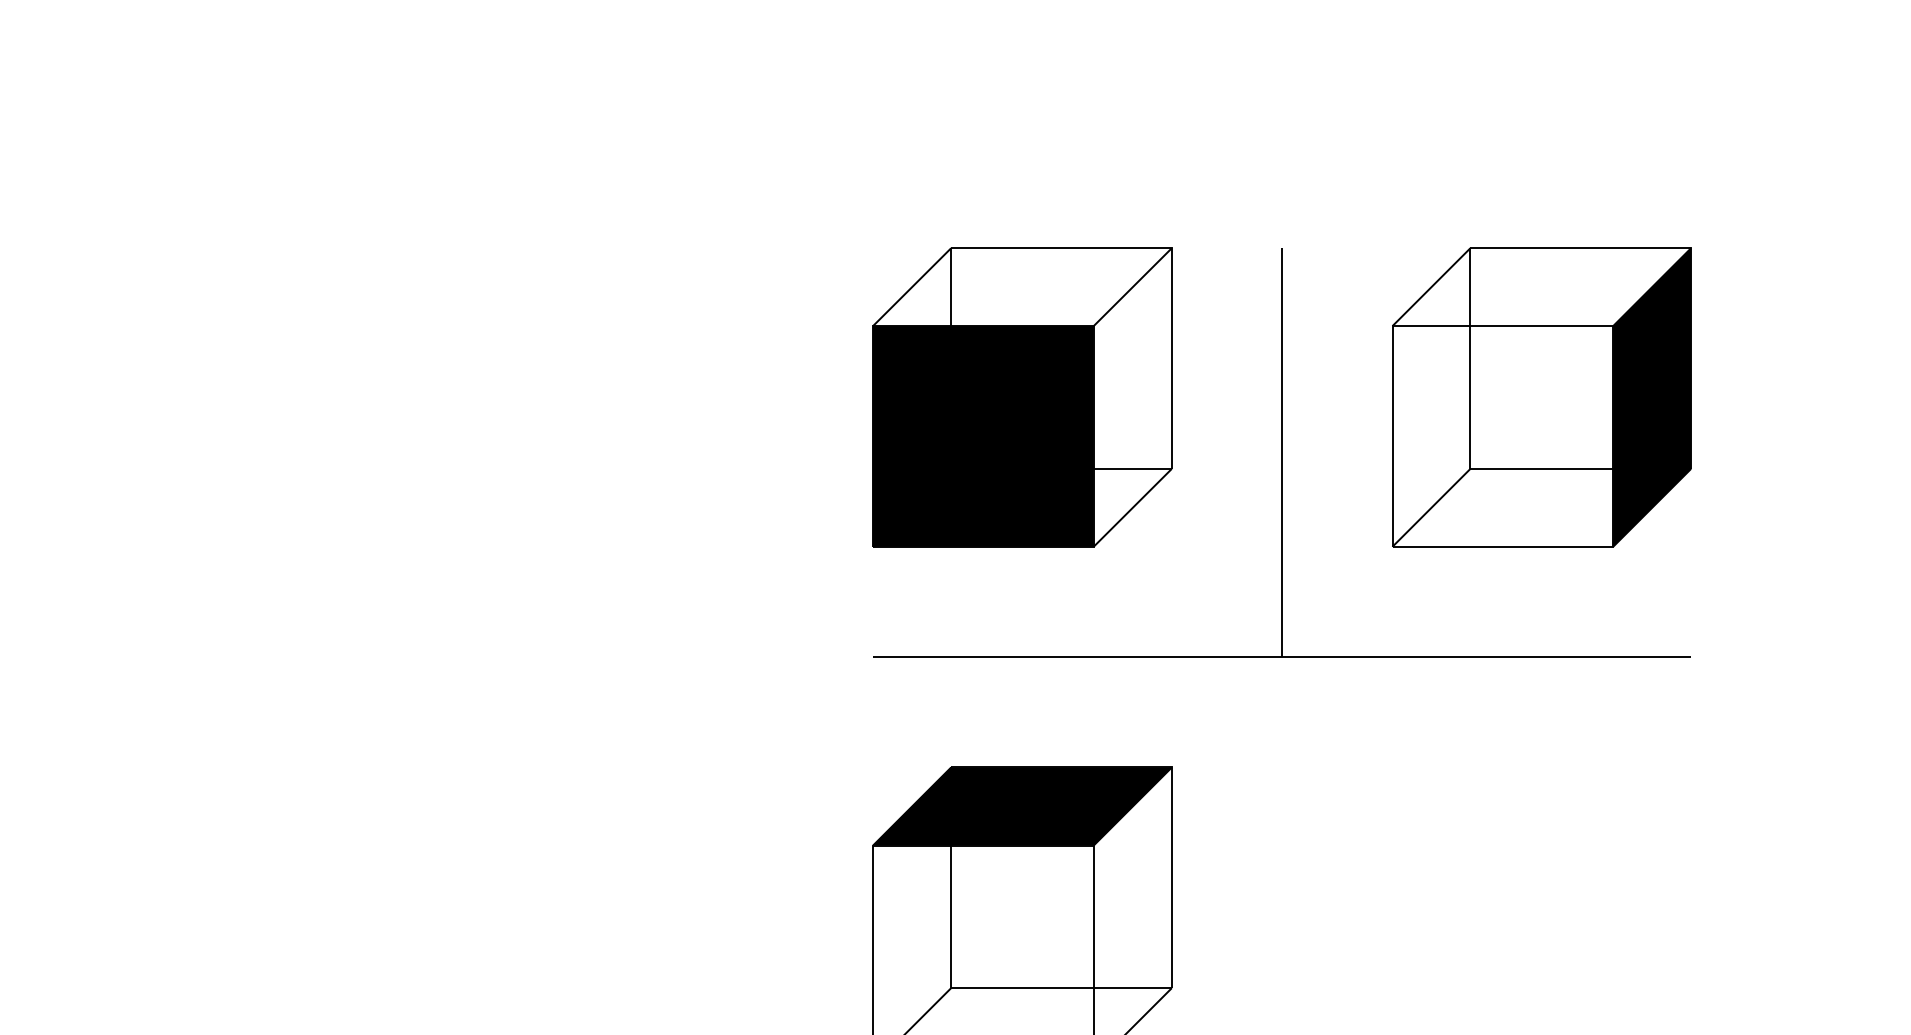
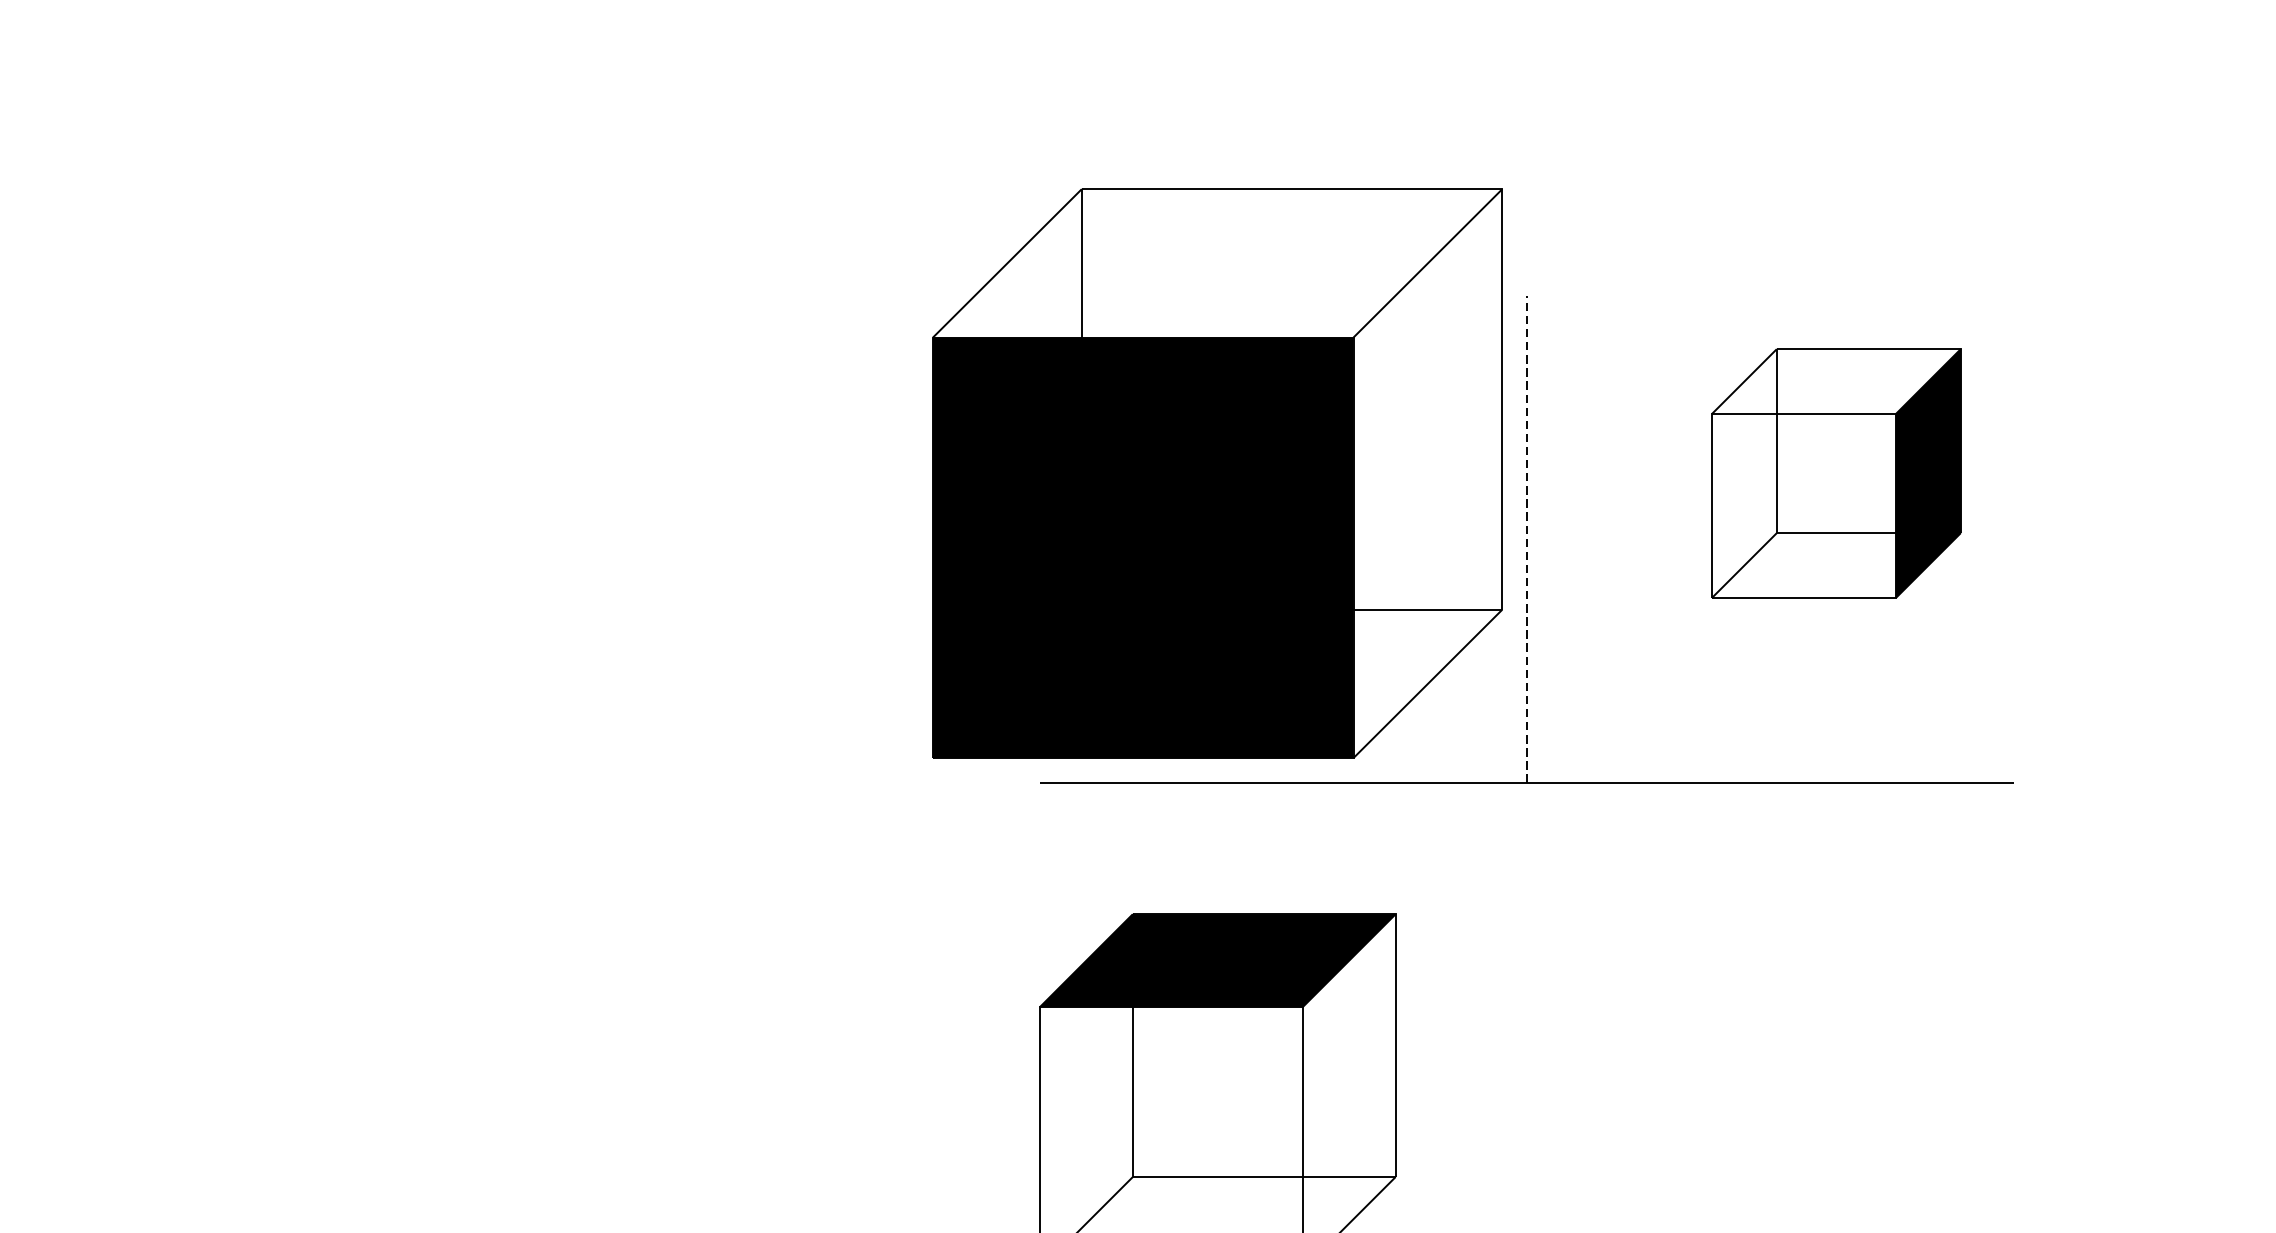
part: (1022, 397) -> (1217, 473), size x1.6
part: (1541, 397) -> (1835, 473), size x0.7
line: (1282, 452) -> (1527, 539), solid -> dashed

